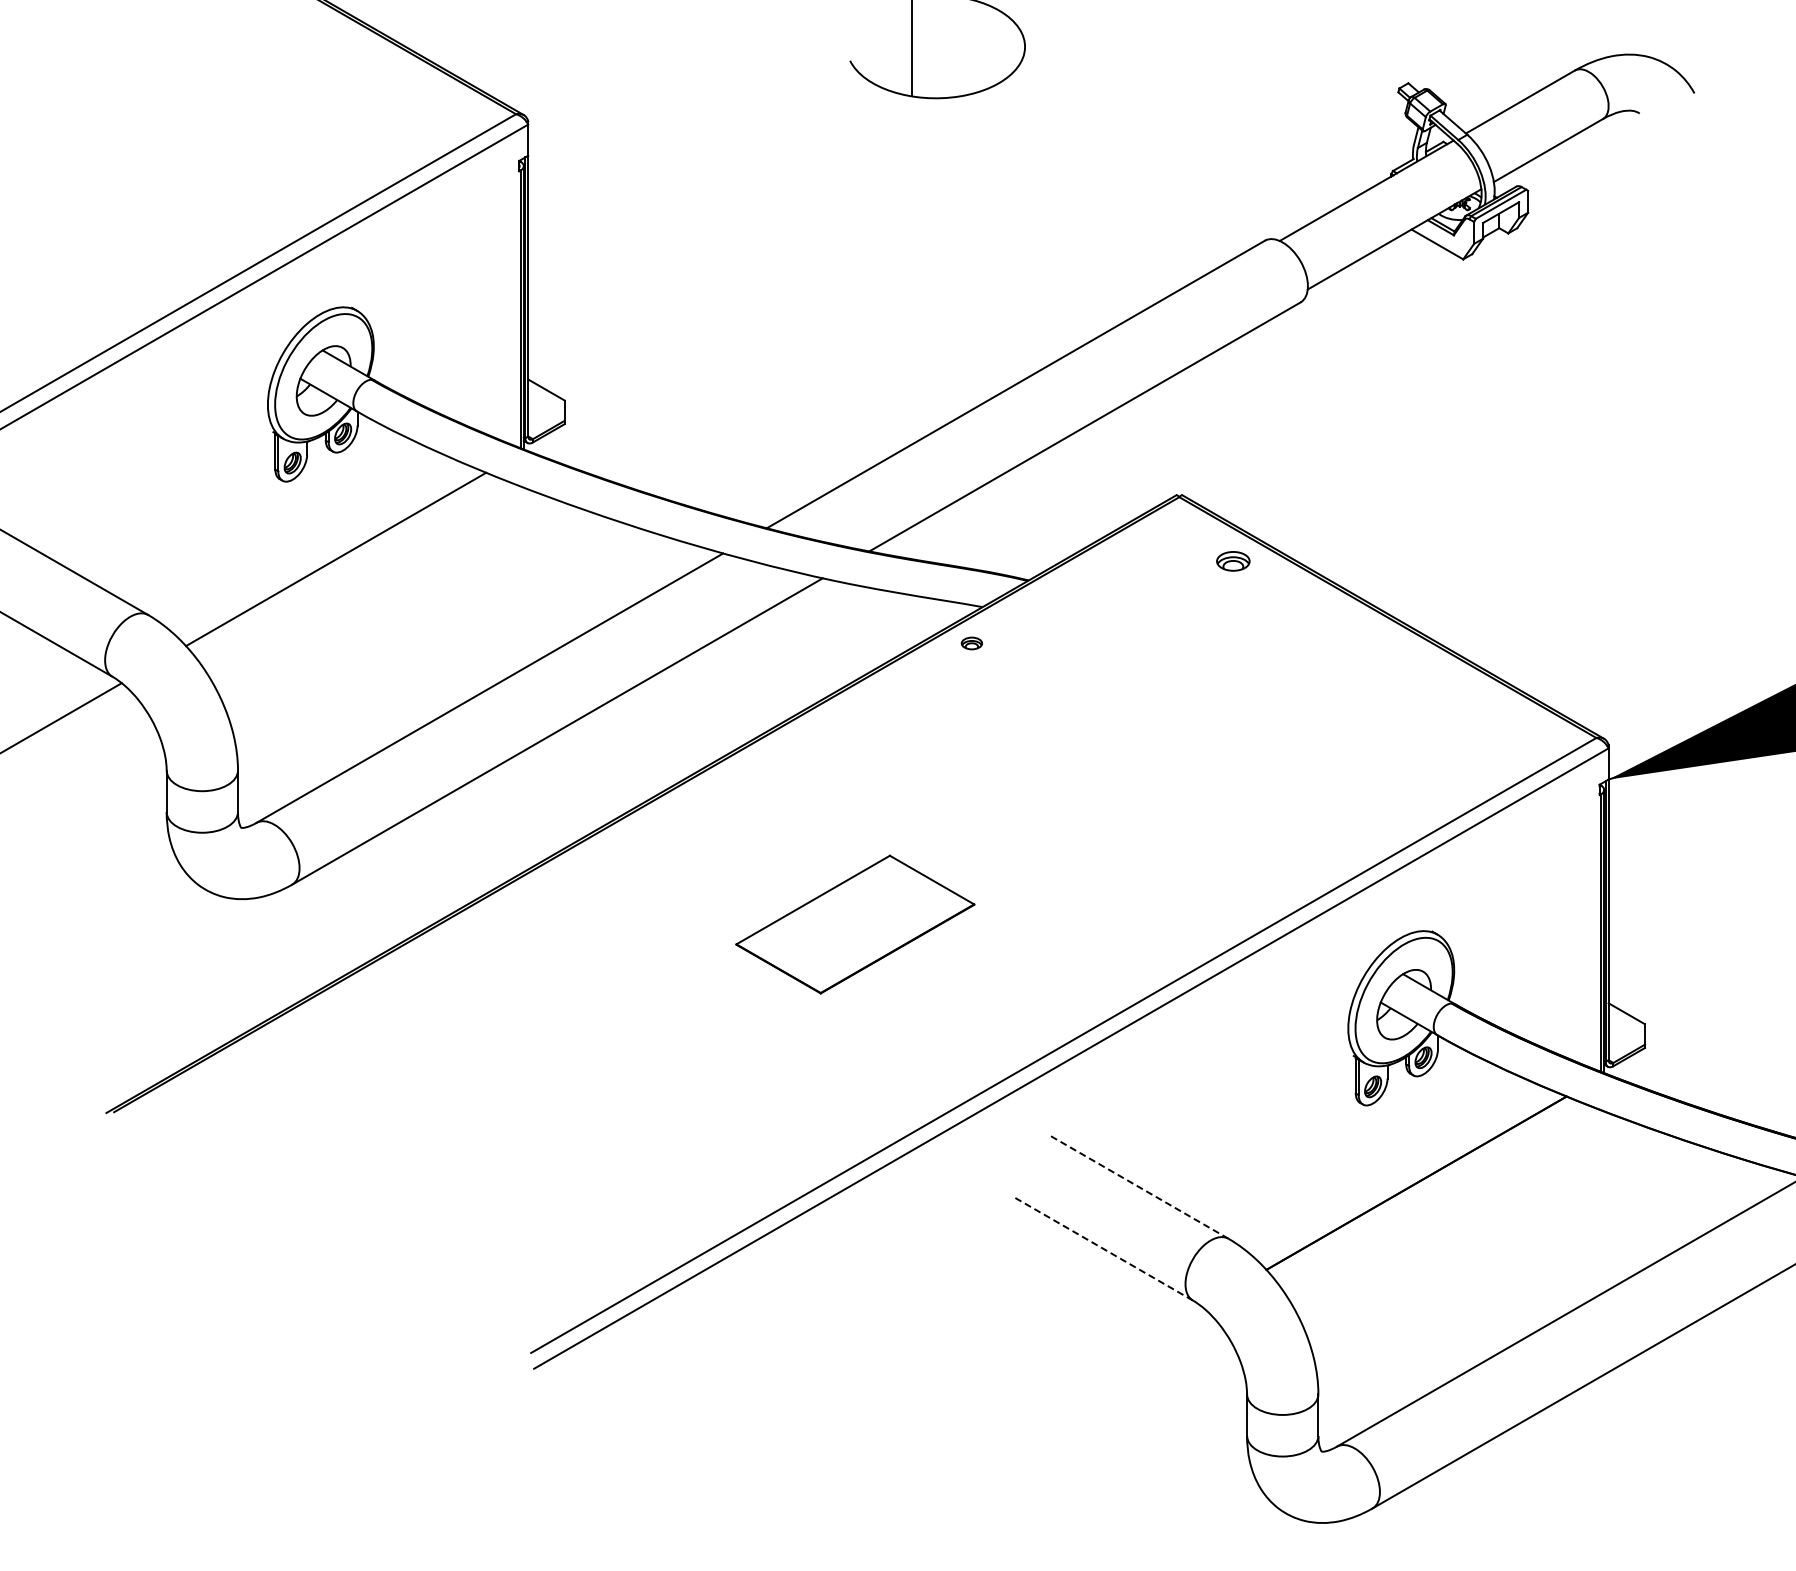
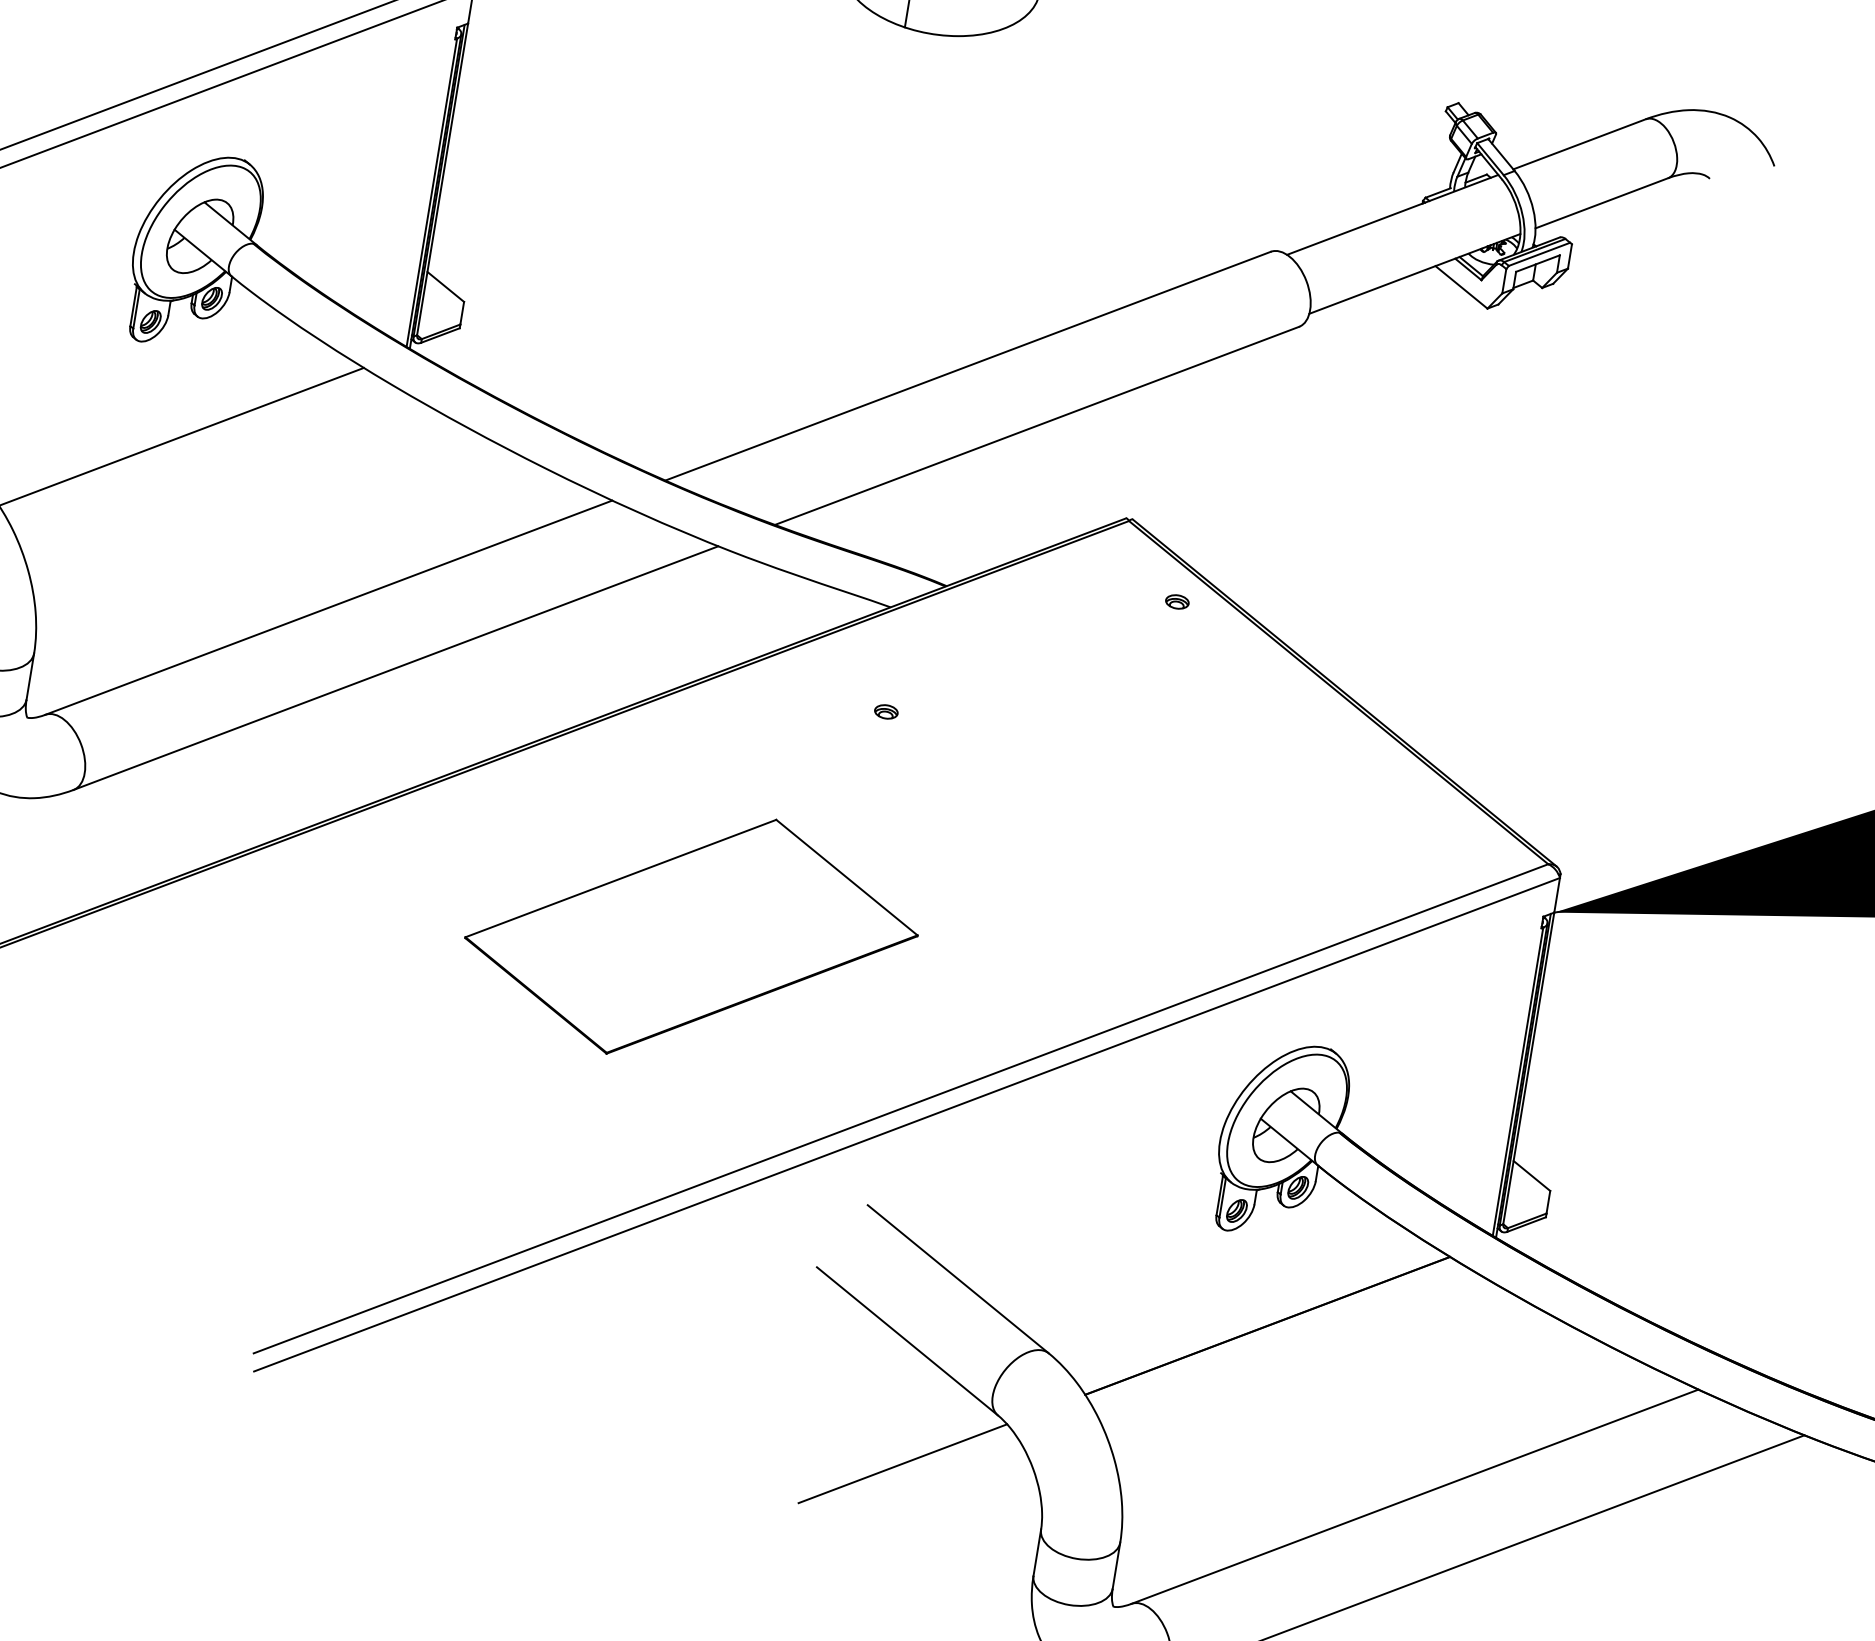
part: (1233, 560) -> (1177, 601), size x0.62
part: (971, 643) -> (885, 711), moved
part: (855, 924) -> (691, 936), size x1.67
line: (1138, 1186) -> (958, 1278), dashed -> solid
line: (1102, 1248) -> (907, 1341), dashed -> solid
line: (1116, 1356) -> (903, 1463), added

